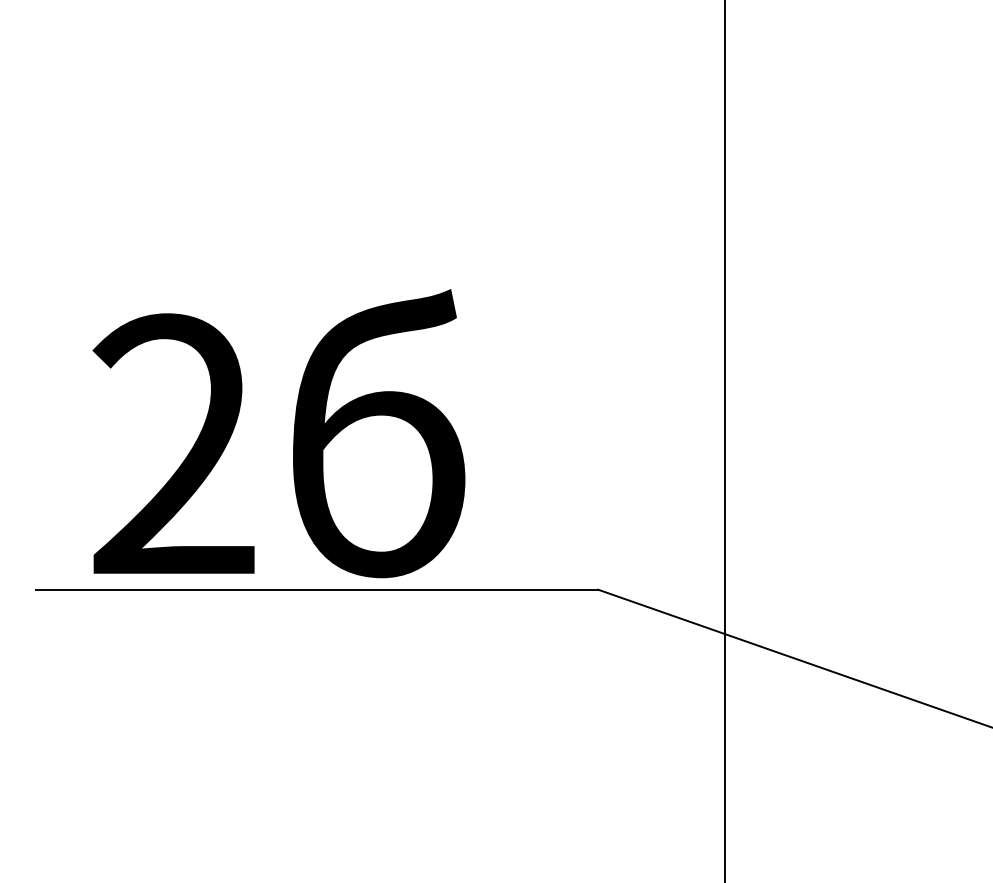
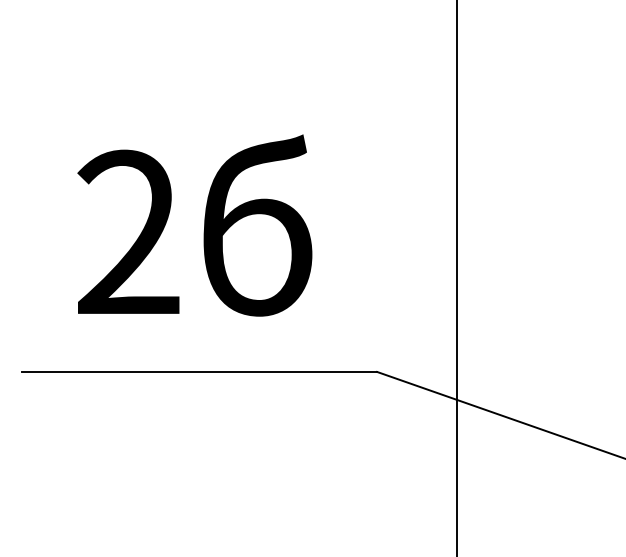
text: (278, 433) -> (194, 225), moved

